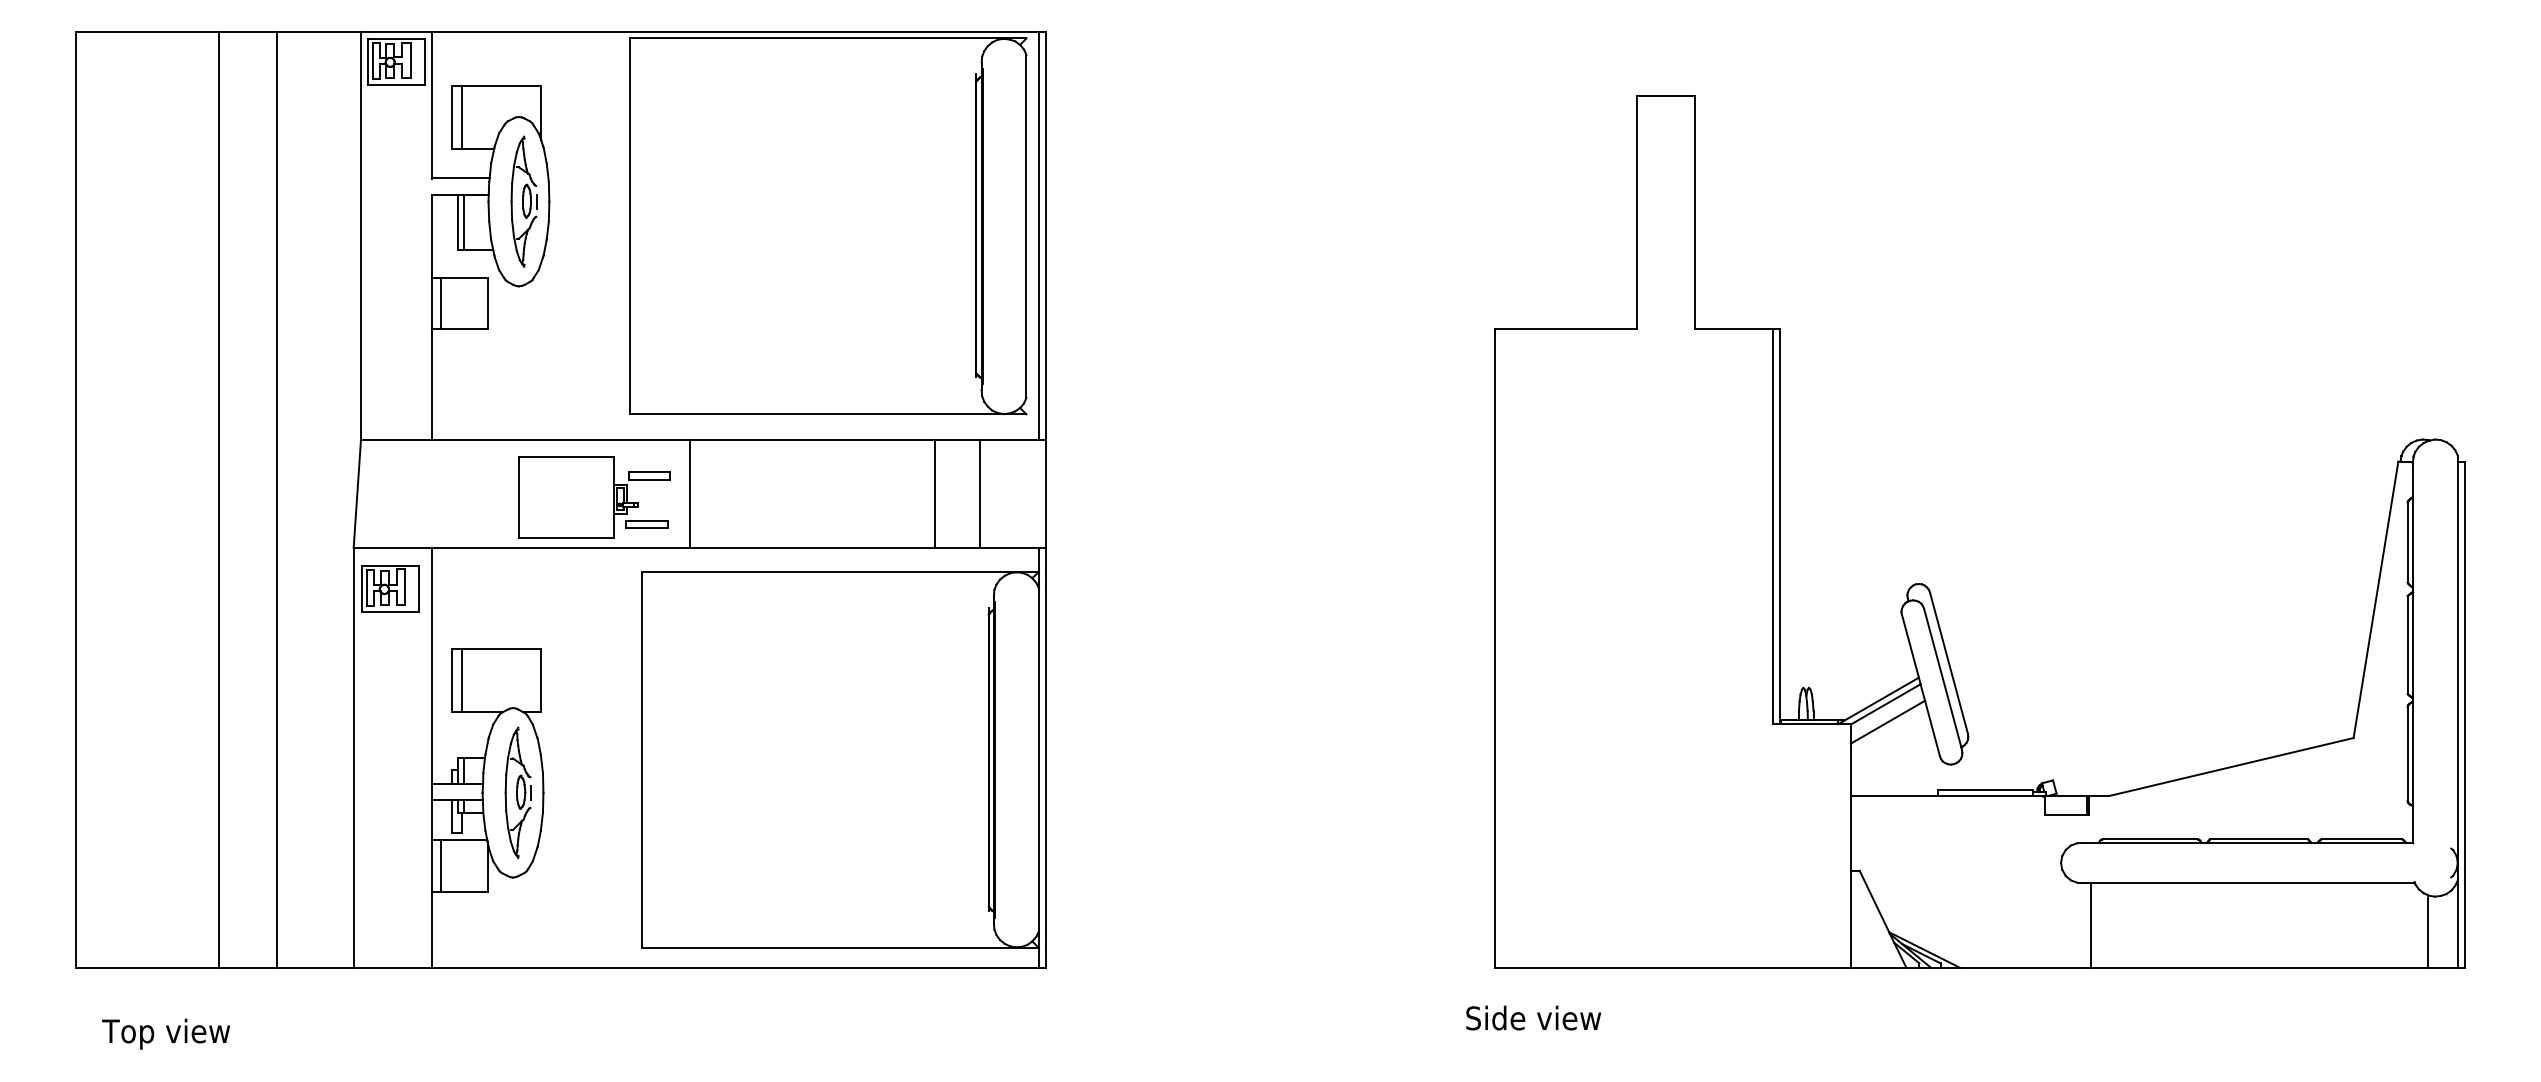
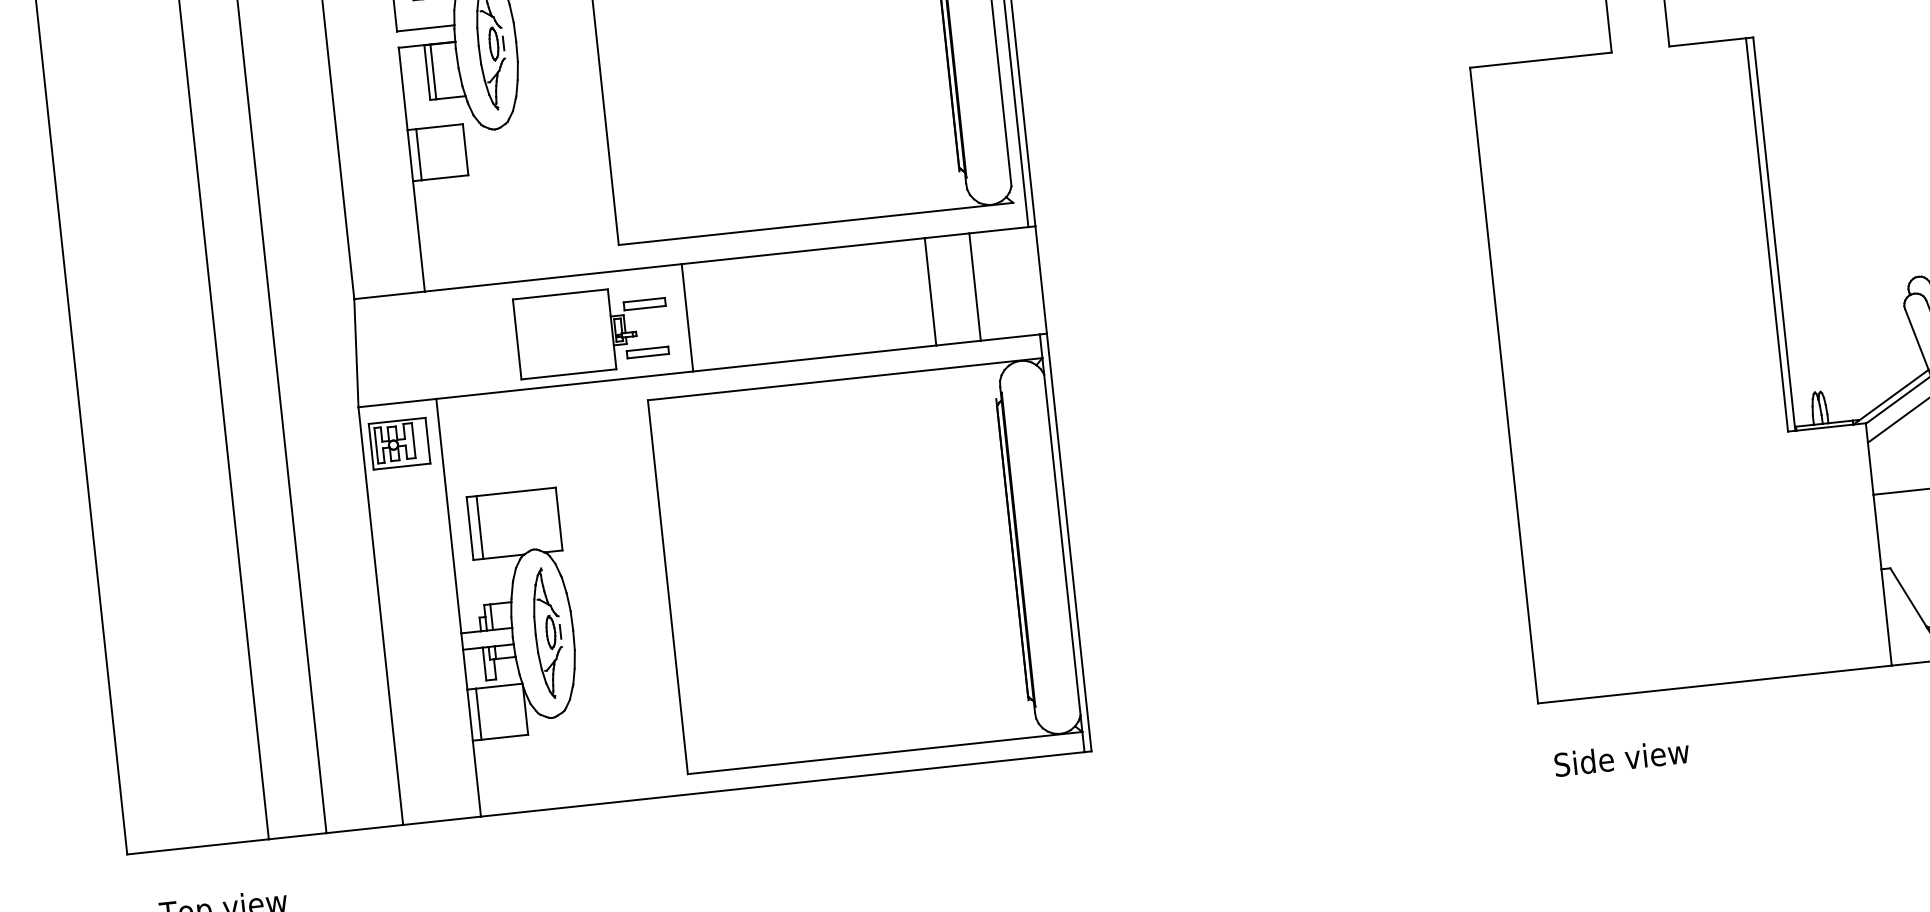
text: (1533, 1017) -> (1621, 757), moved

